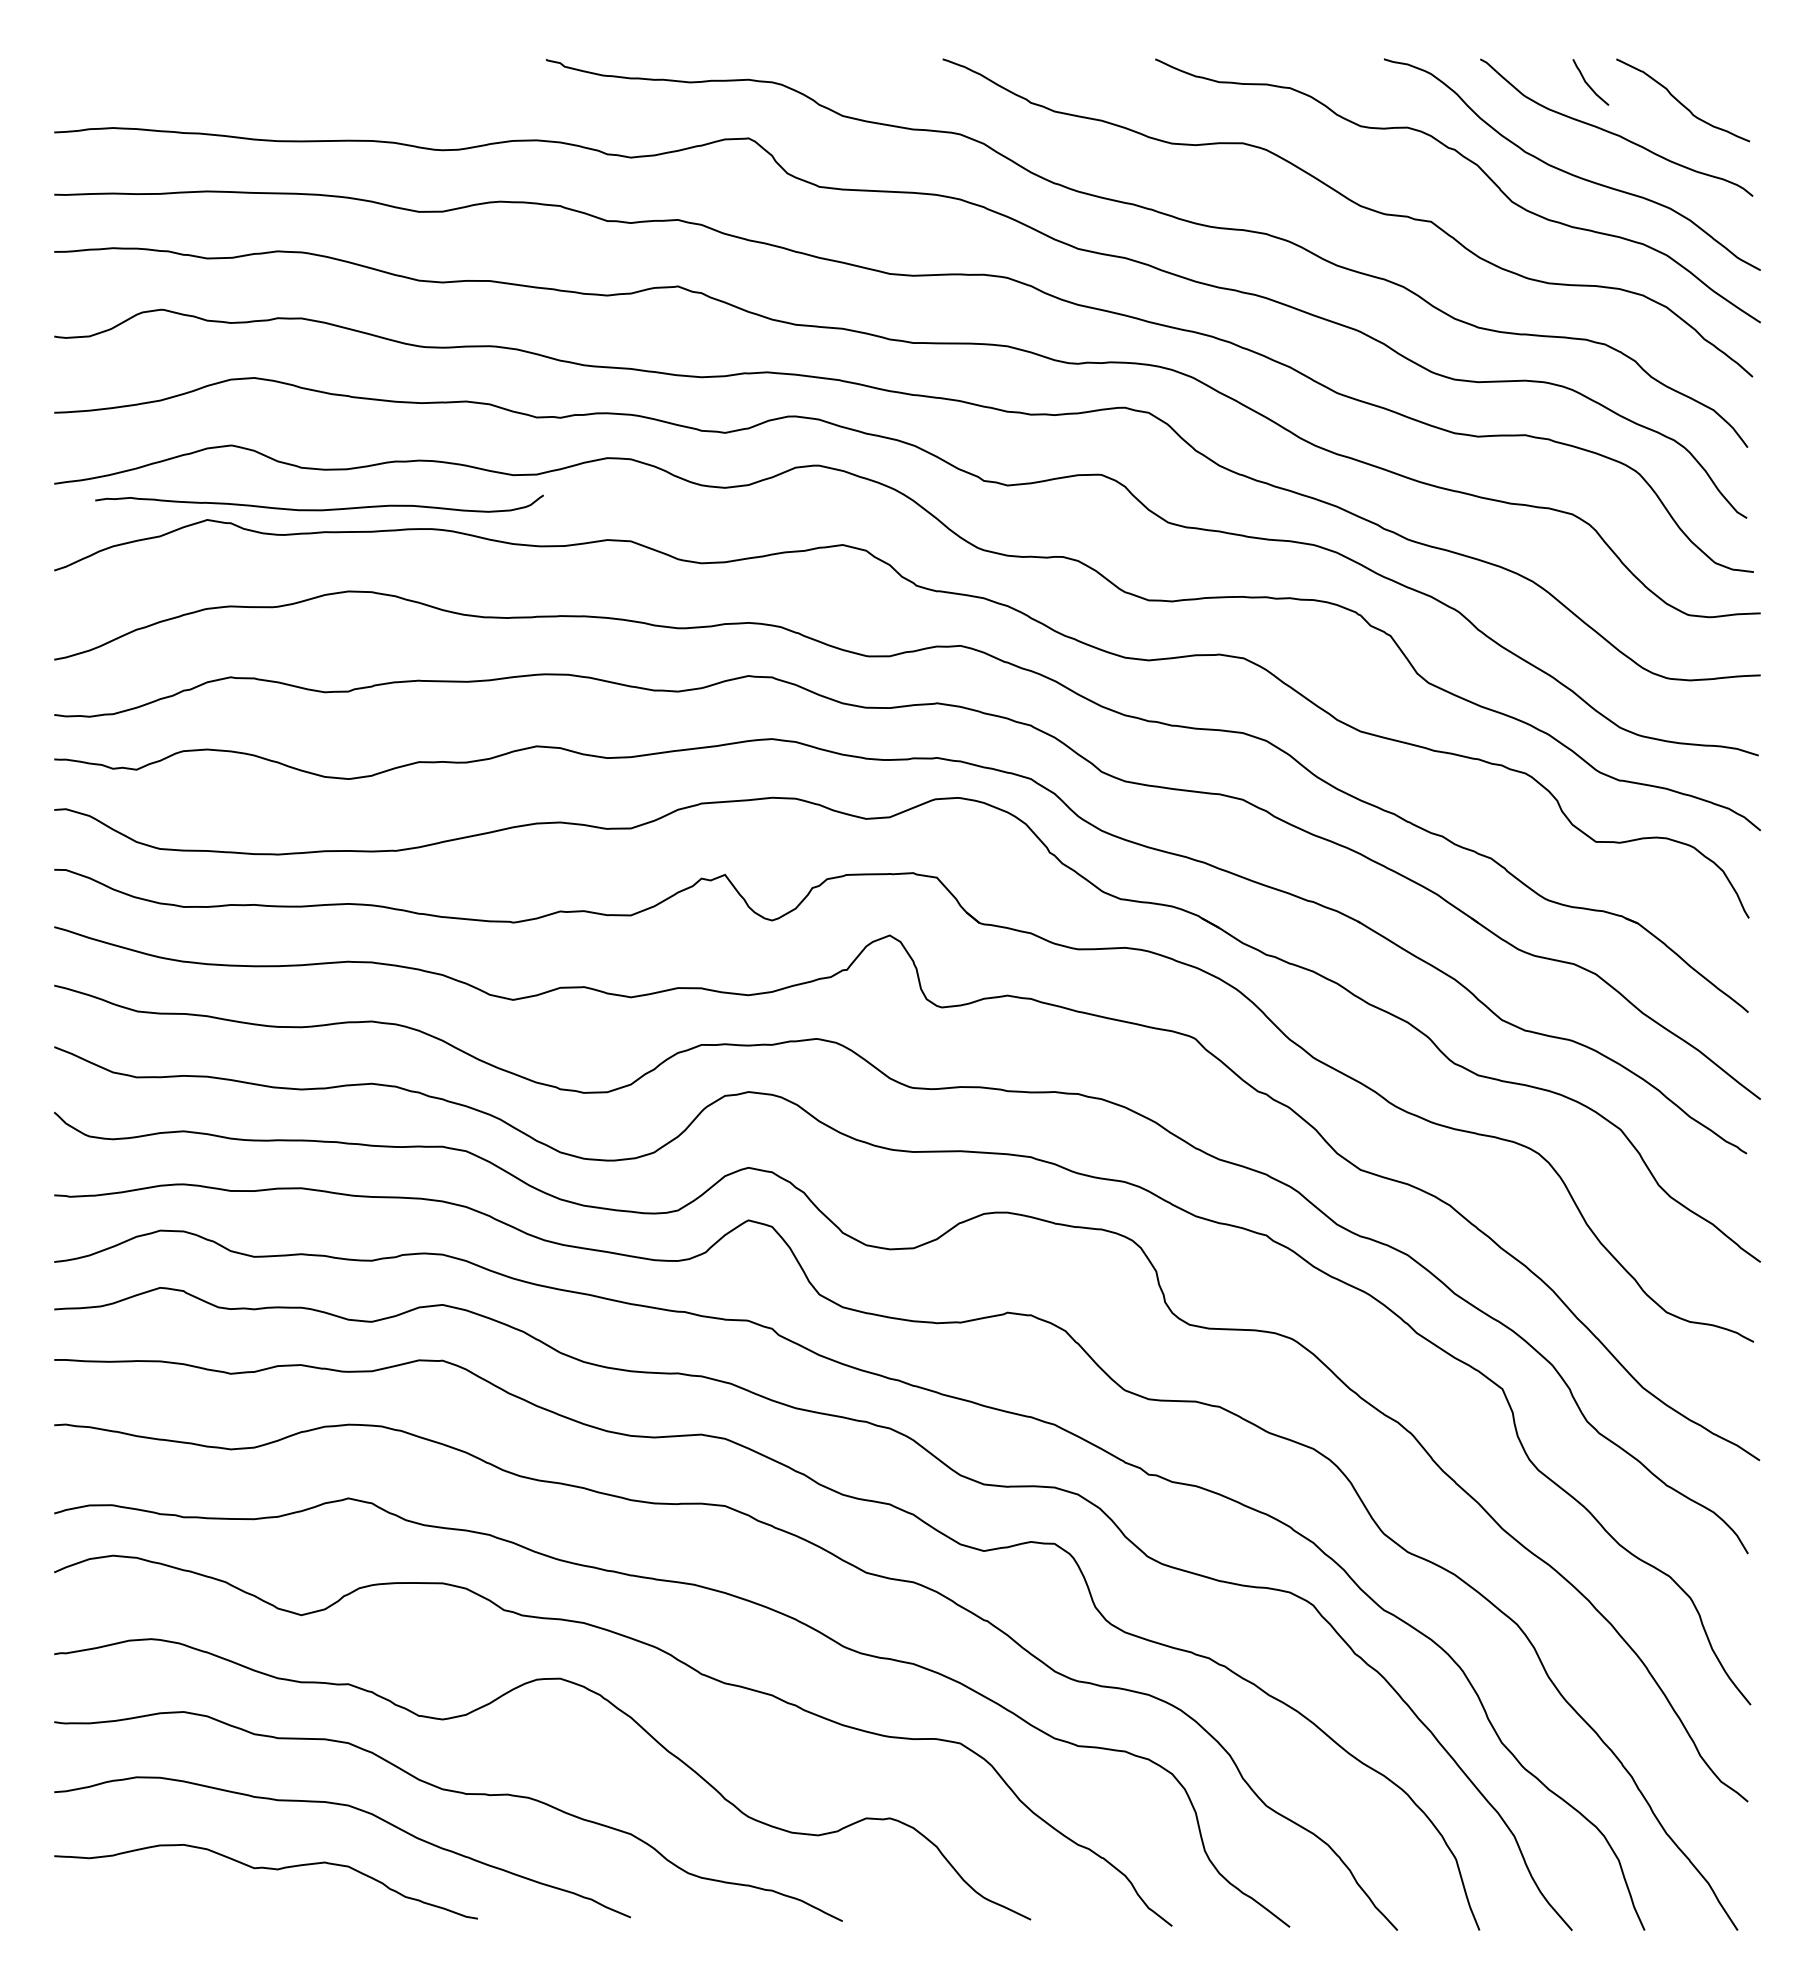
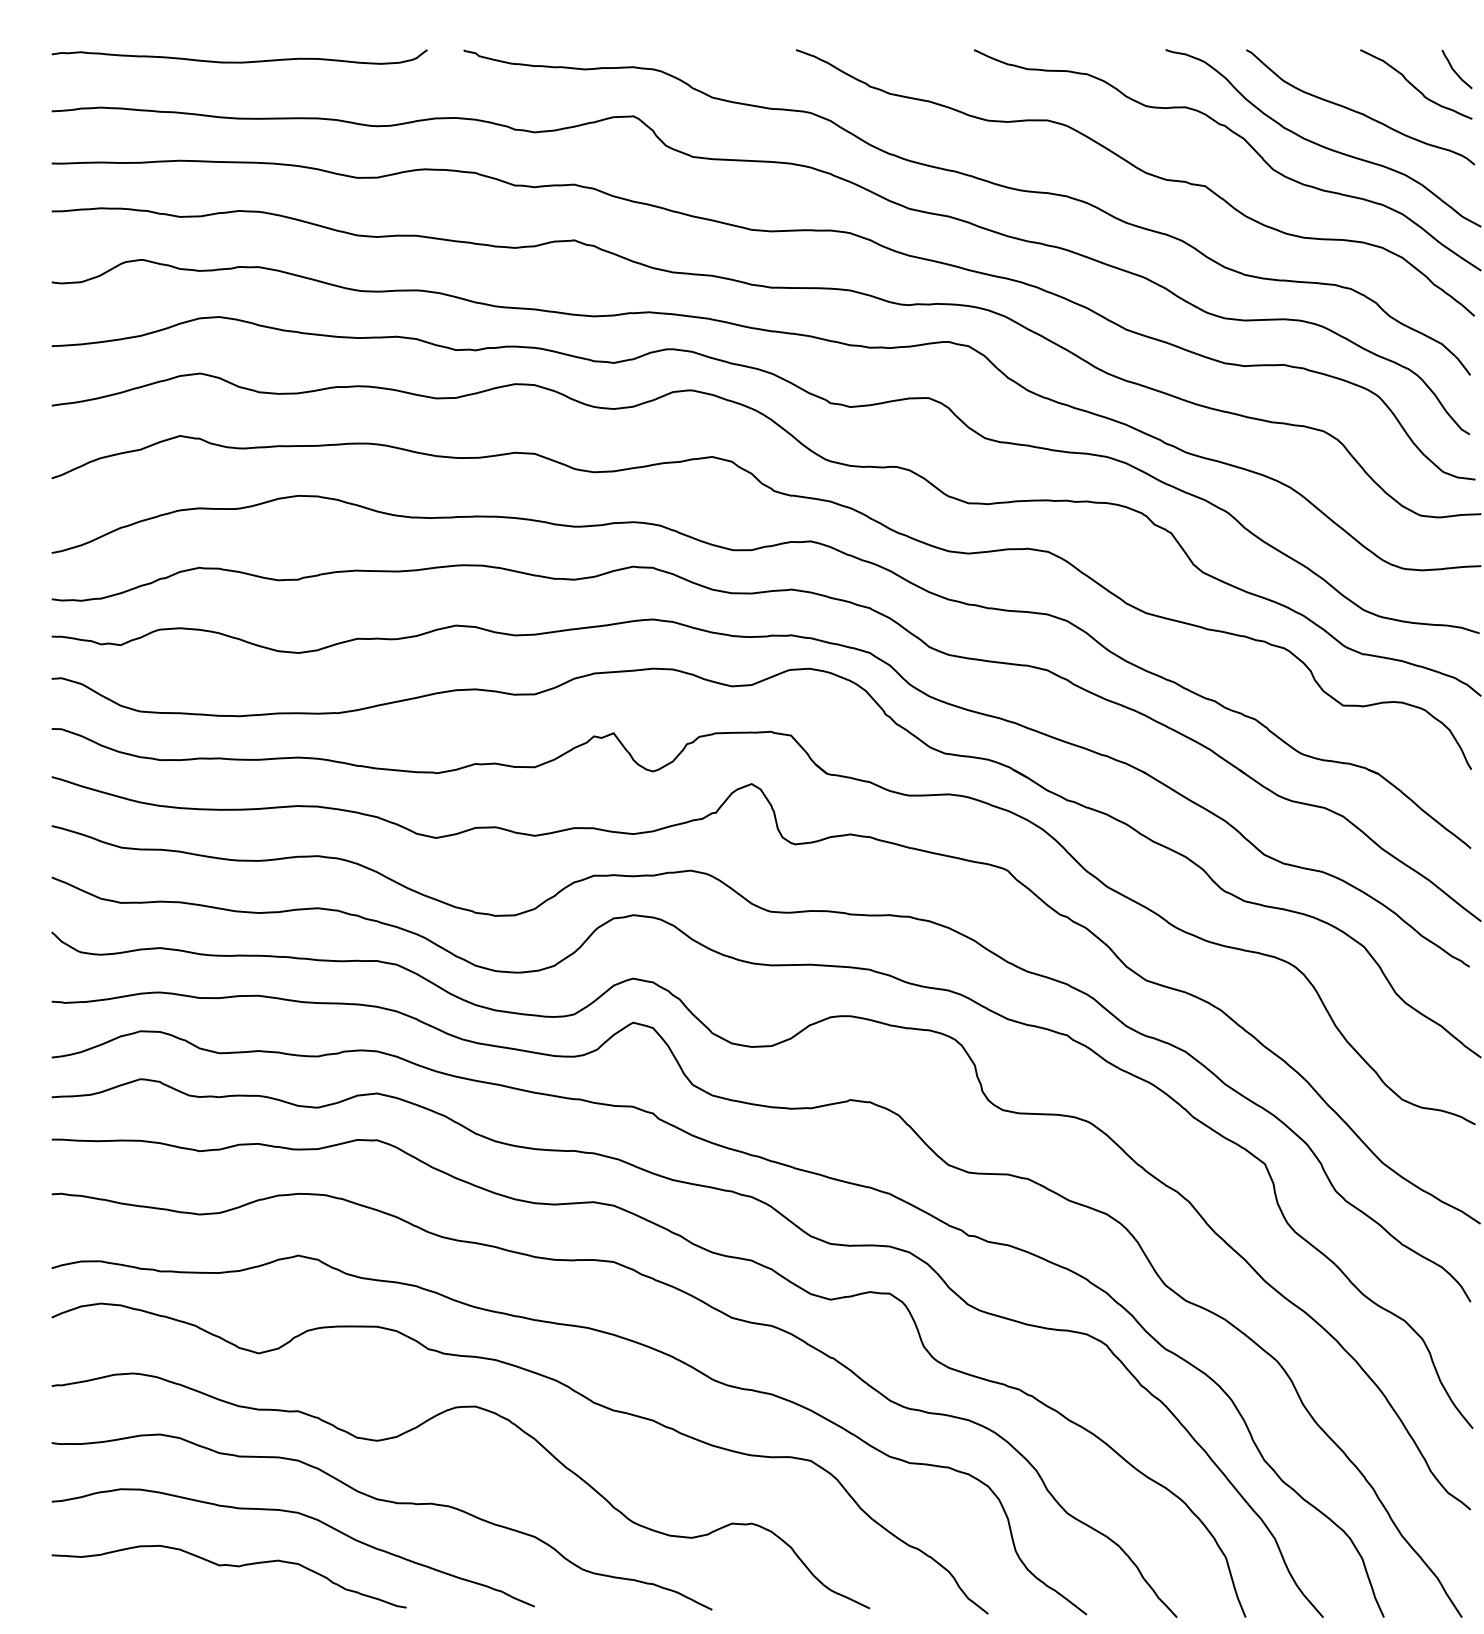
curve: (1588, 83) -> (1455, 70), moved
curve: (319, 509) -> (239, 61), moved

